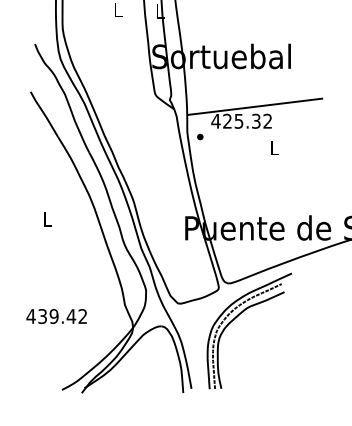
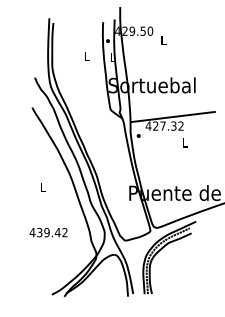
text: (238, 120) -> (162, 125), 425.32 -> 427.32
text: (56, 316) -> (48, 232), moved

